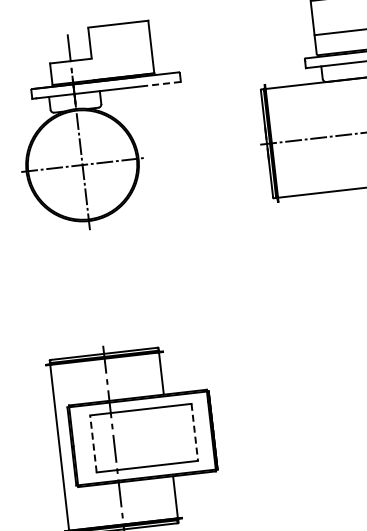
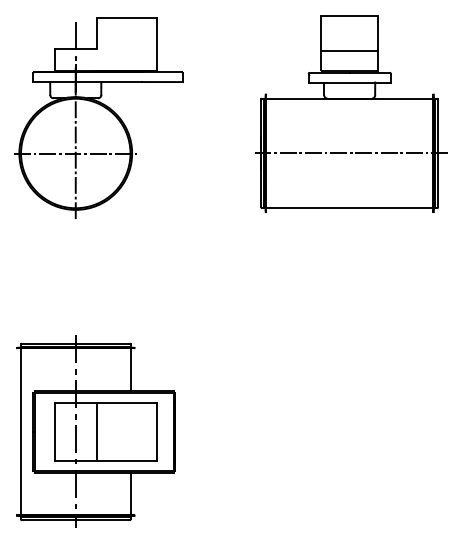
line: (159, 84) -> (161, 82), dashed -> solid
line: (194, 432) -> (156, 431), dashed -> solid
line: (134, 438) -> (96, 431), added
line: (92, 443) -> (54, 431), dashed -> solid

